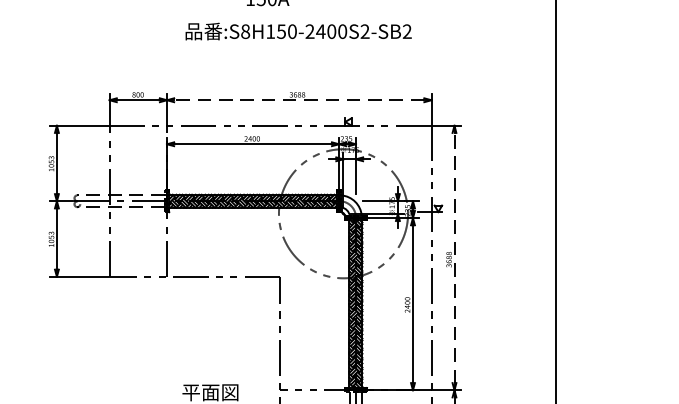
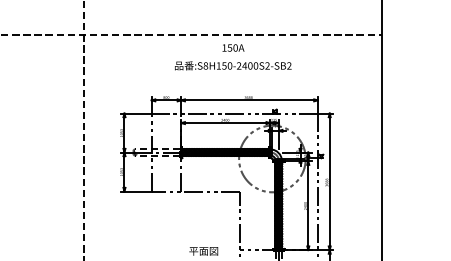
text: (299, 30) -> (233, 65), moved
line: (299, 100) -> (249, 100), dashed -> solid
line: (454, 257) -> (329, 181), dashed -> solid

